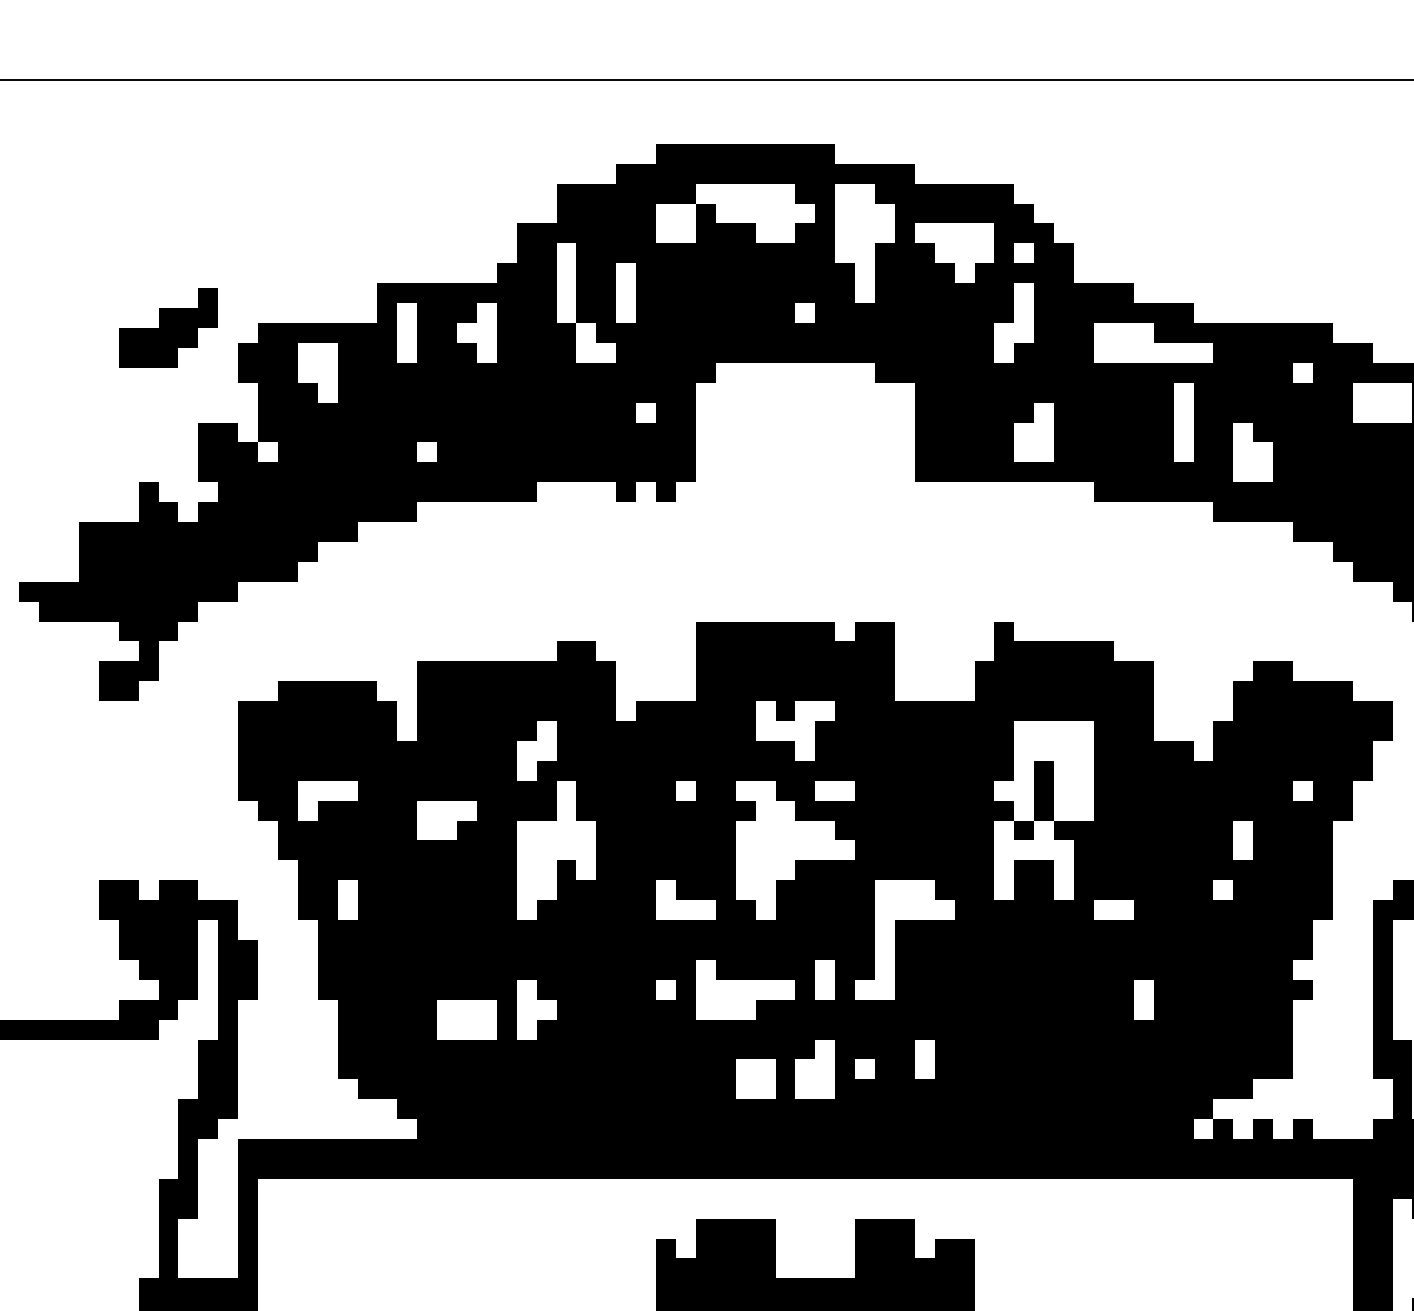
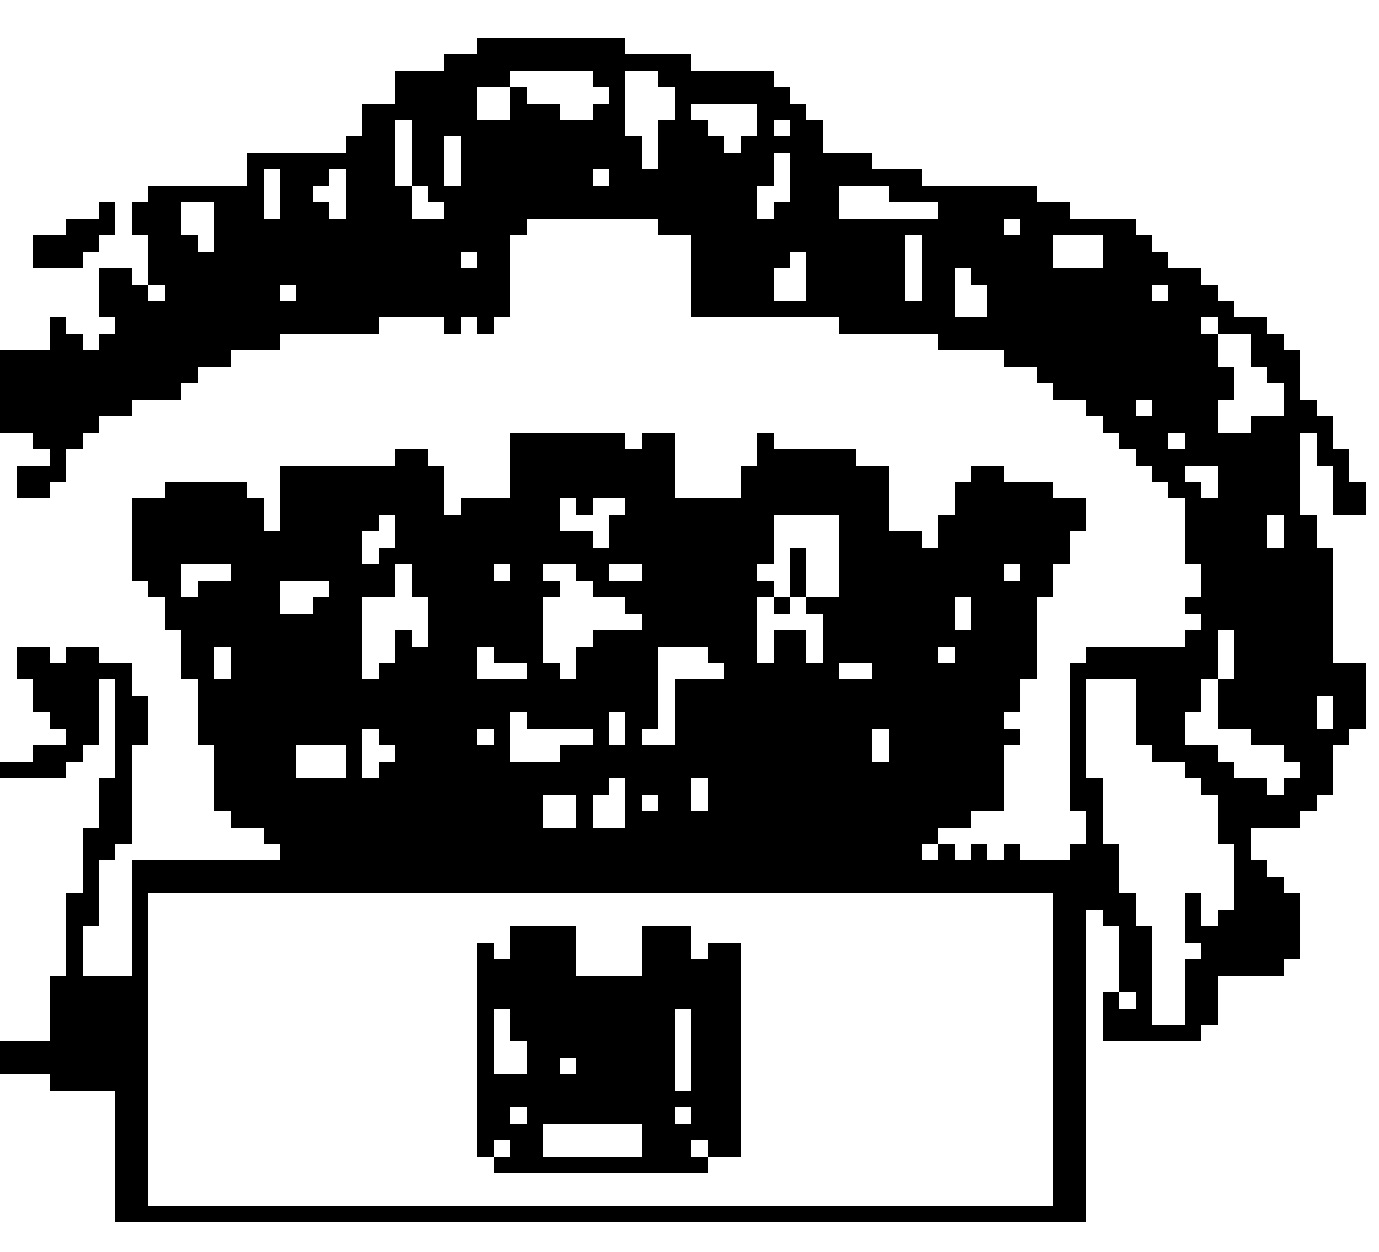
part: (167, 327) -> (73, 234), moved

